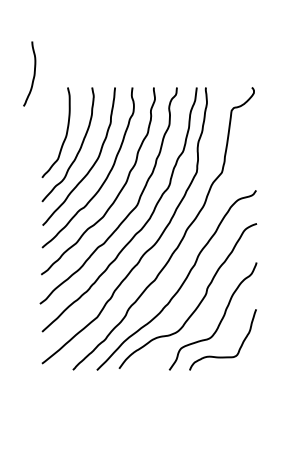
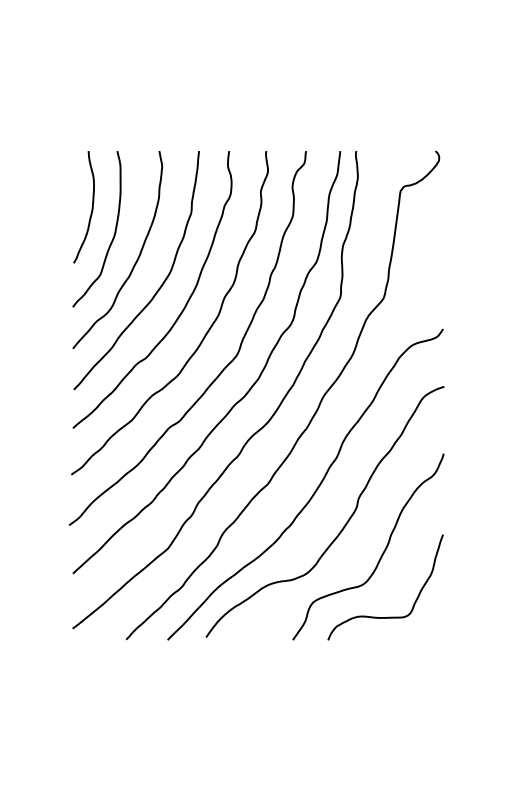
curve: (33, 73) -> (90, 206), moved

